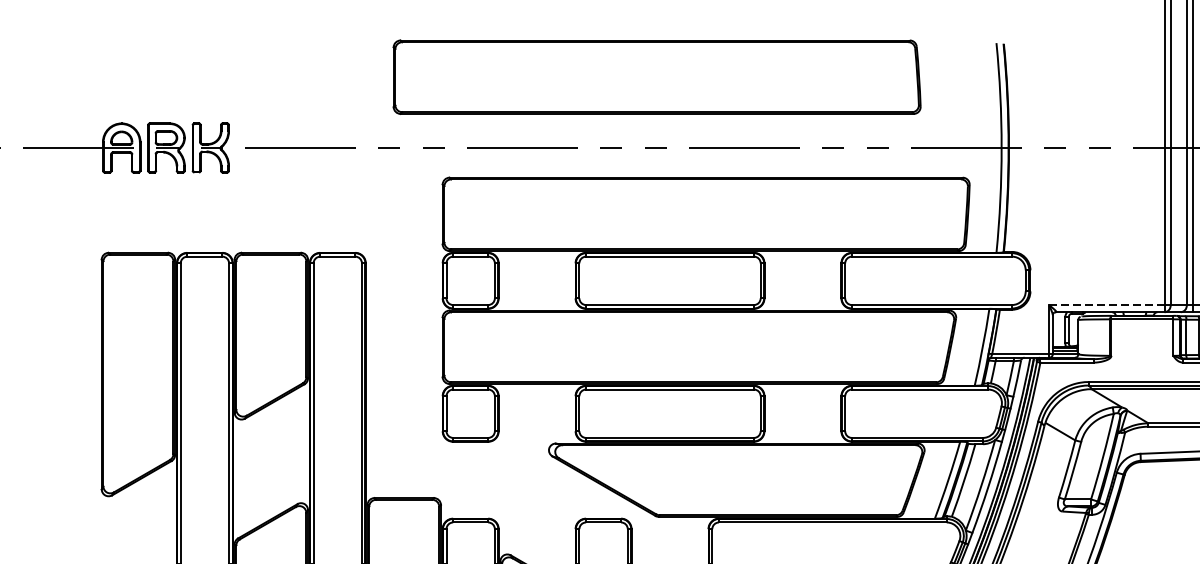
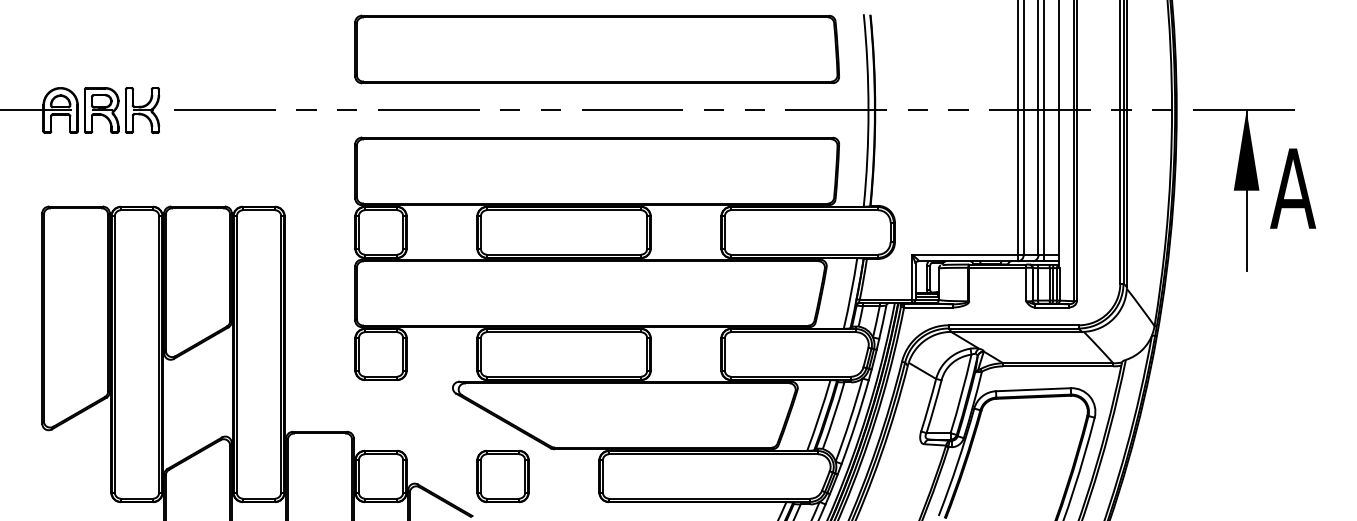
part: (656, 77) -> (596, 49), moved
line: (1107, 304) -> (965, 254), dashed -> solid

